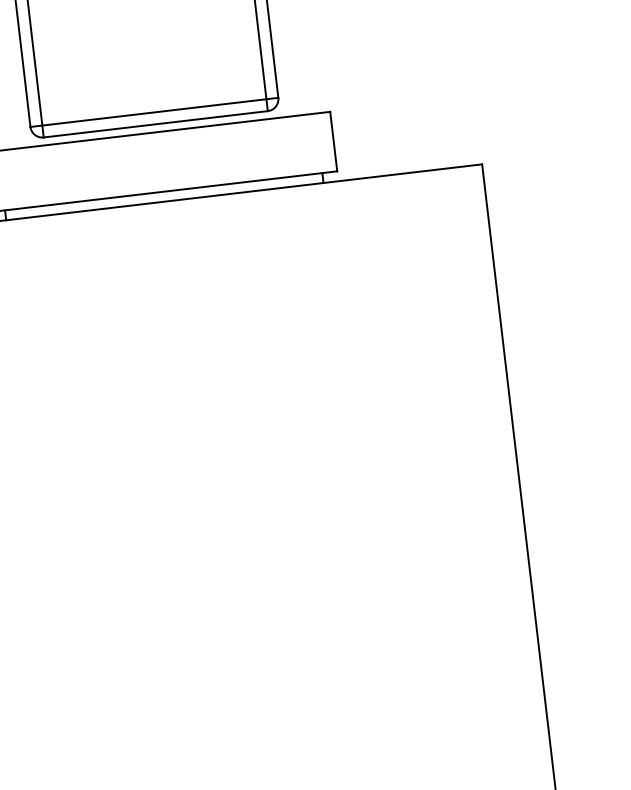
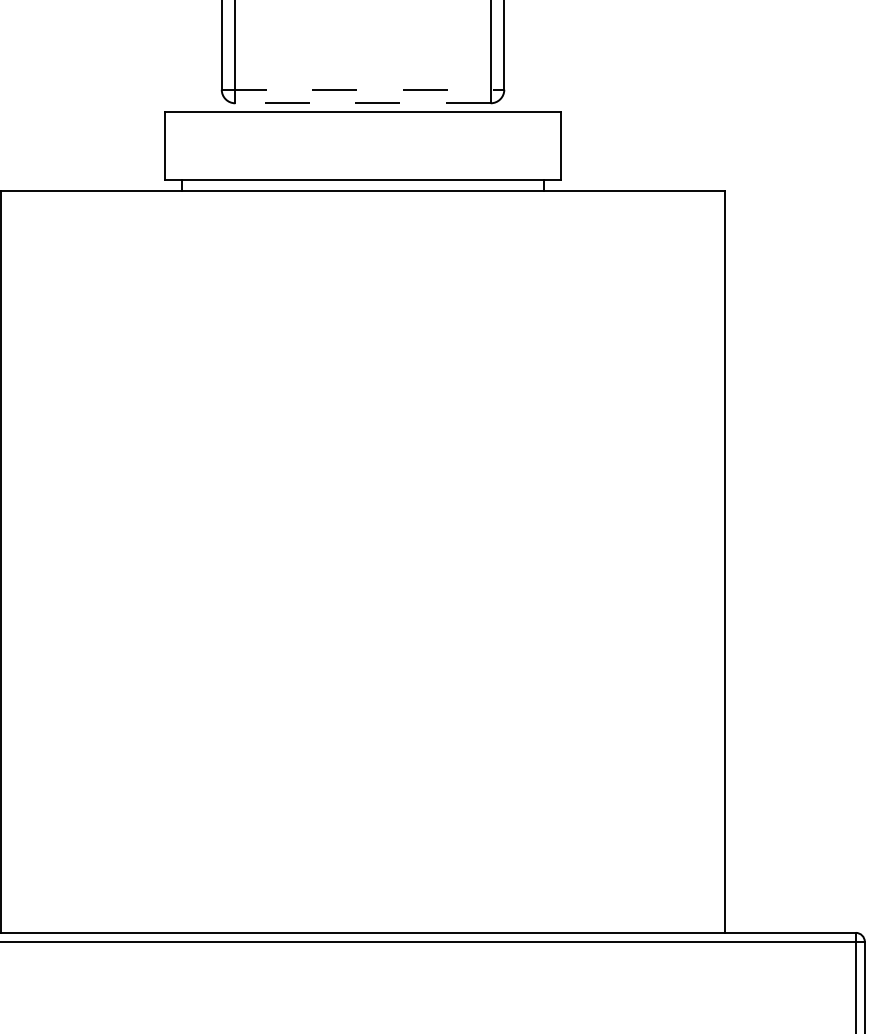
line: (154, 112) -> (363, 89), solid -> dashed
line: (156, 124) -> (363, 103), solid -> dashed

